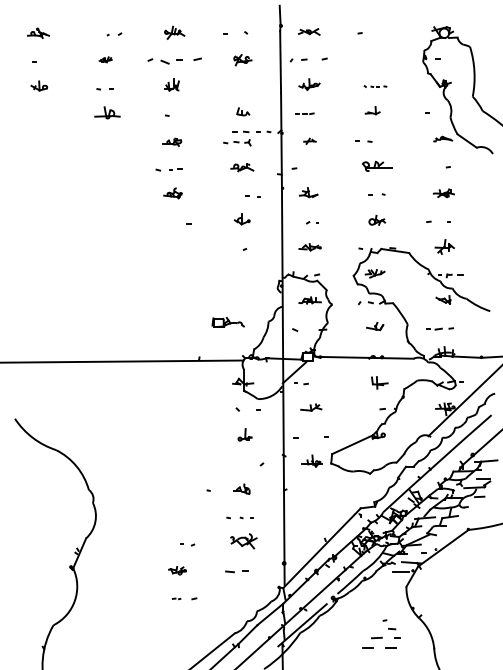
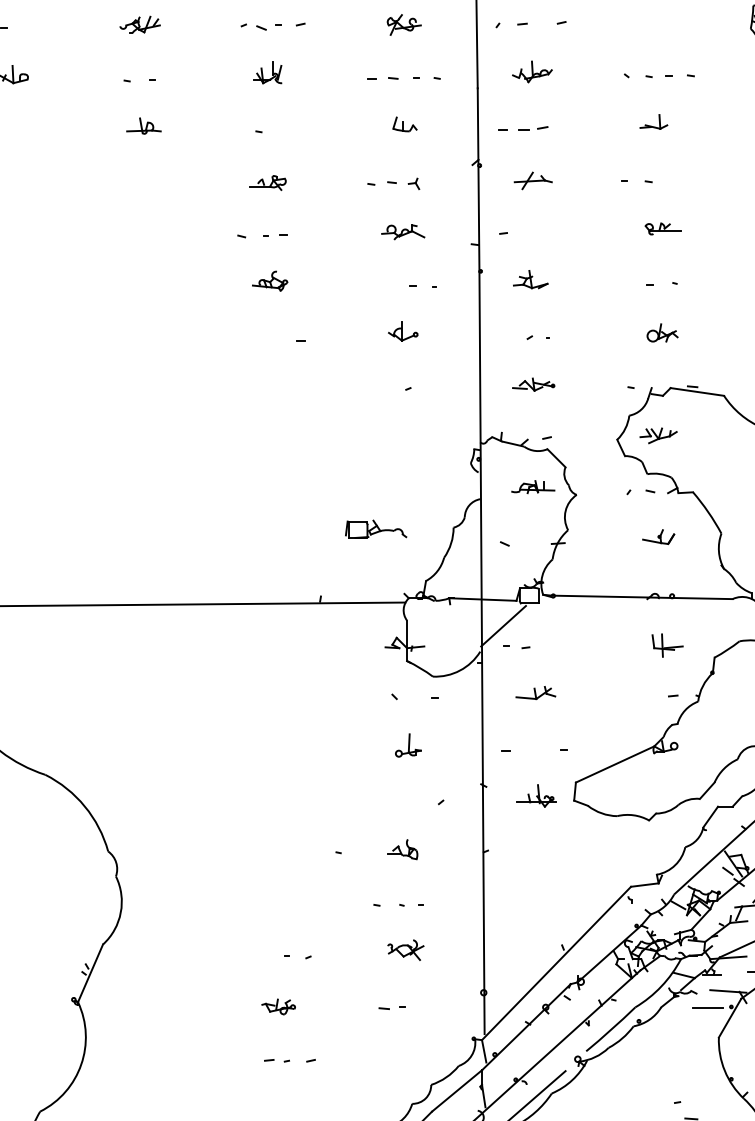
part: (105, 59) -> (140, 23), size x1.67
part: (174, 60) -> (272, 25), size x0.62
part: (375, 86) -> (659, 75), size x1.67
part: (107, 112) -> (143, 125), size x0.71
part: (304, 113) -> (522, 127), size x1.43
part: (251, 131) -> (403, 77), moved
part: (309, 141) -> (532, 181), size x1.67
part: (377, 165) -> (663, 227), size x0.62
part: (243, 541) -> (405, 950), size x0.71
part: (236, 571) -> (392, 1008), size x0.62
part: (176, 598) -> (276, 1060), size x1.67

